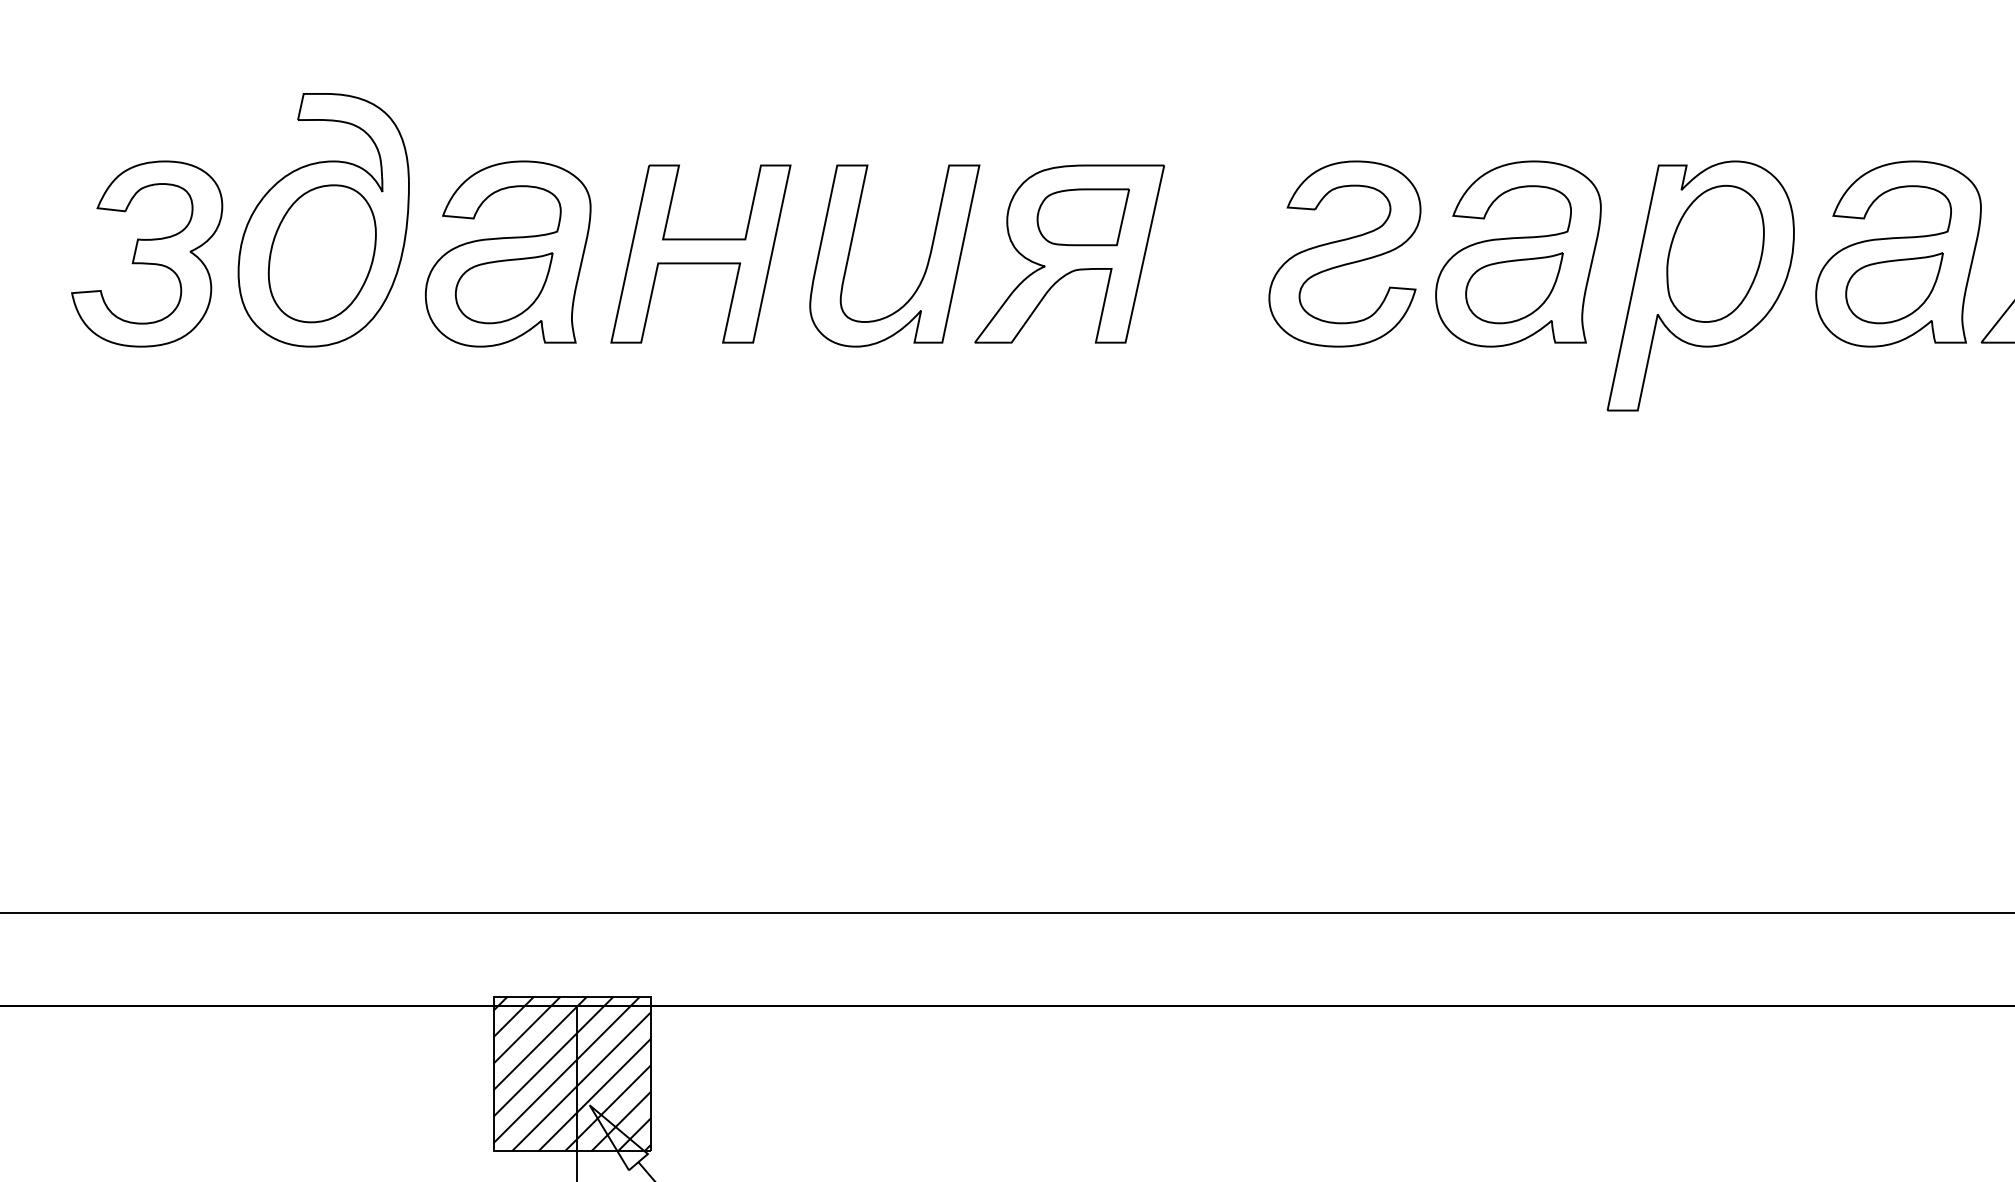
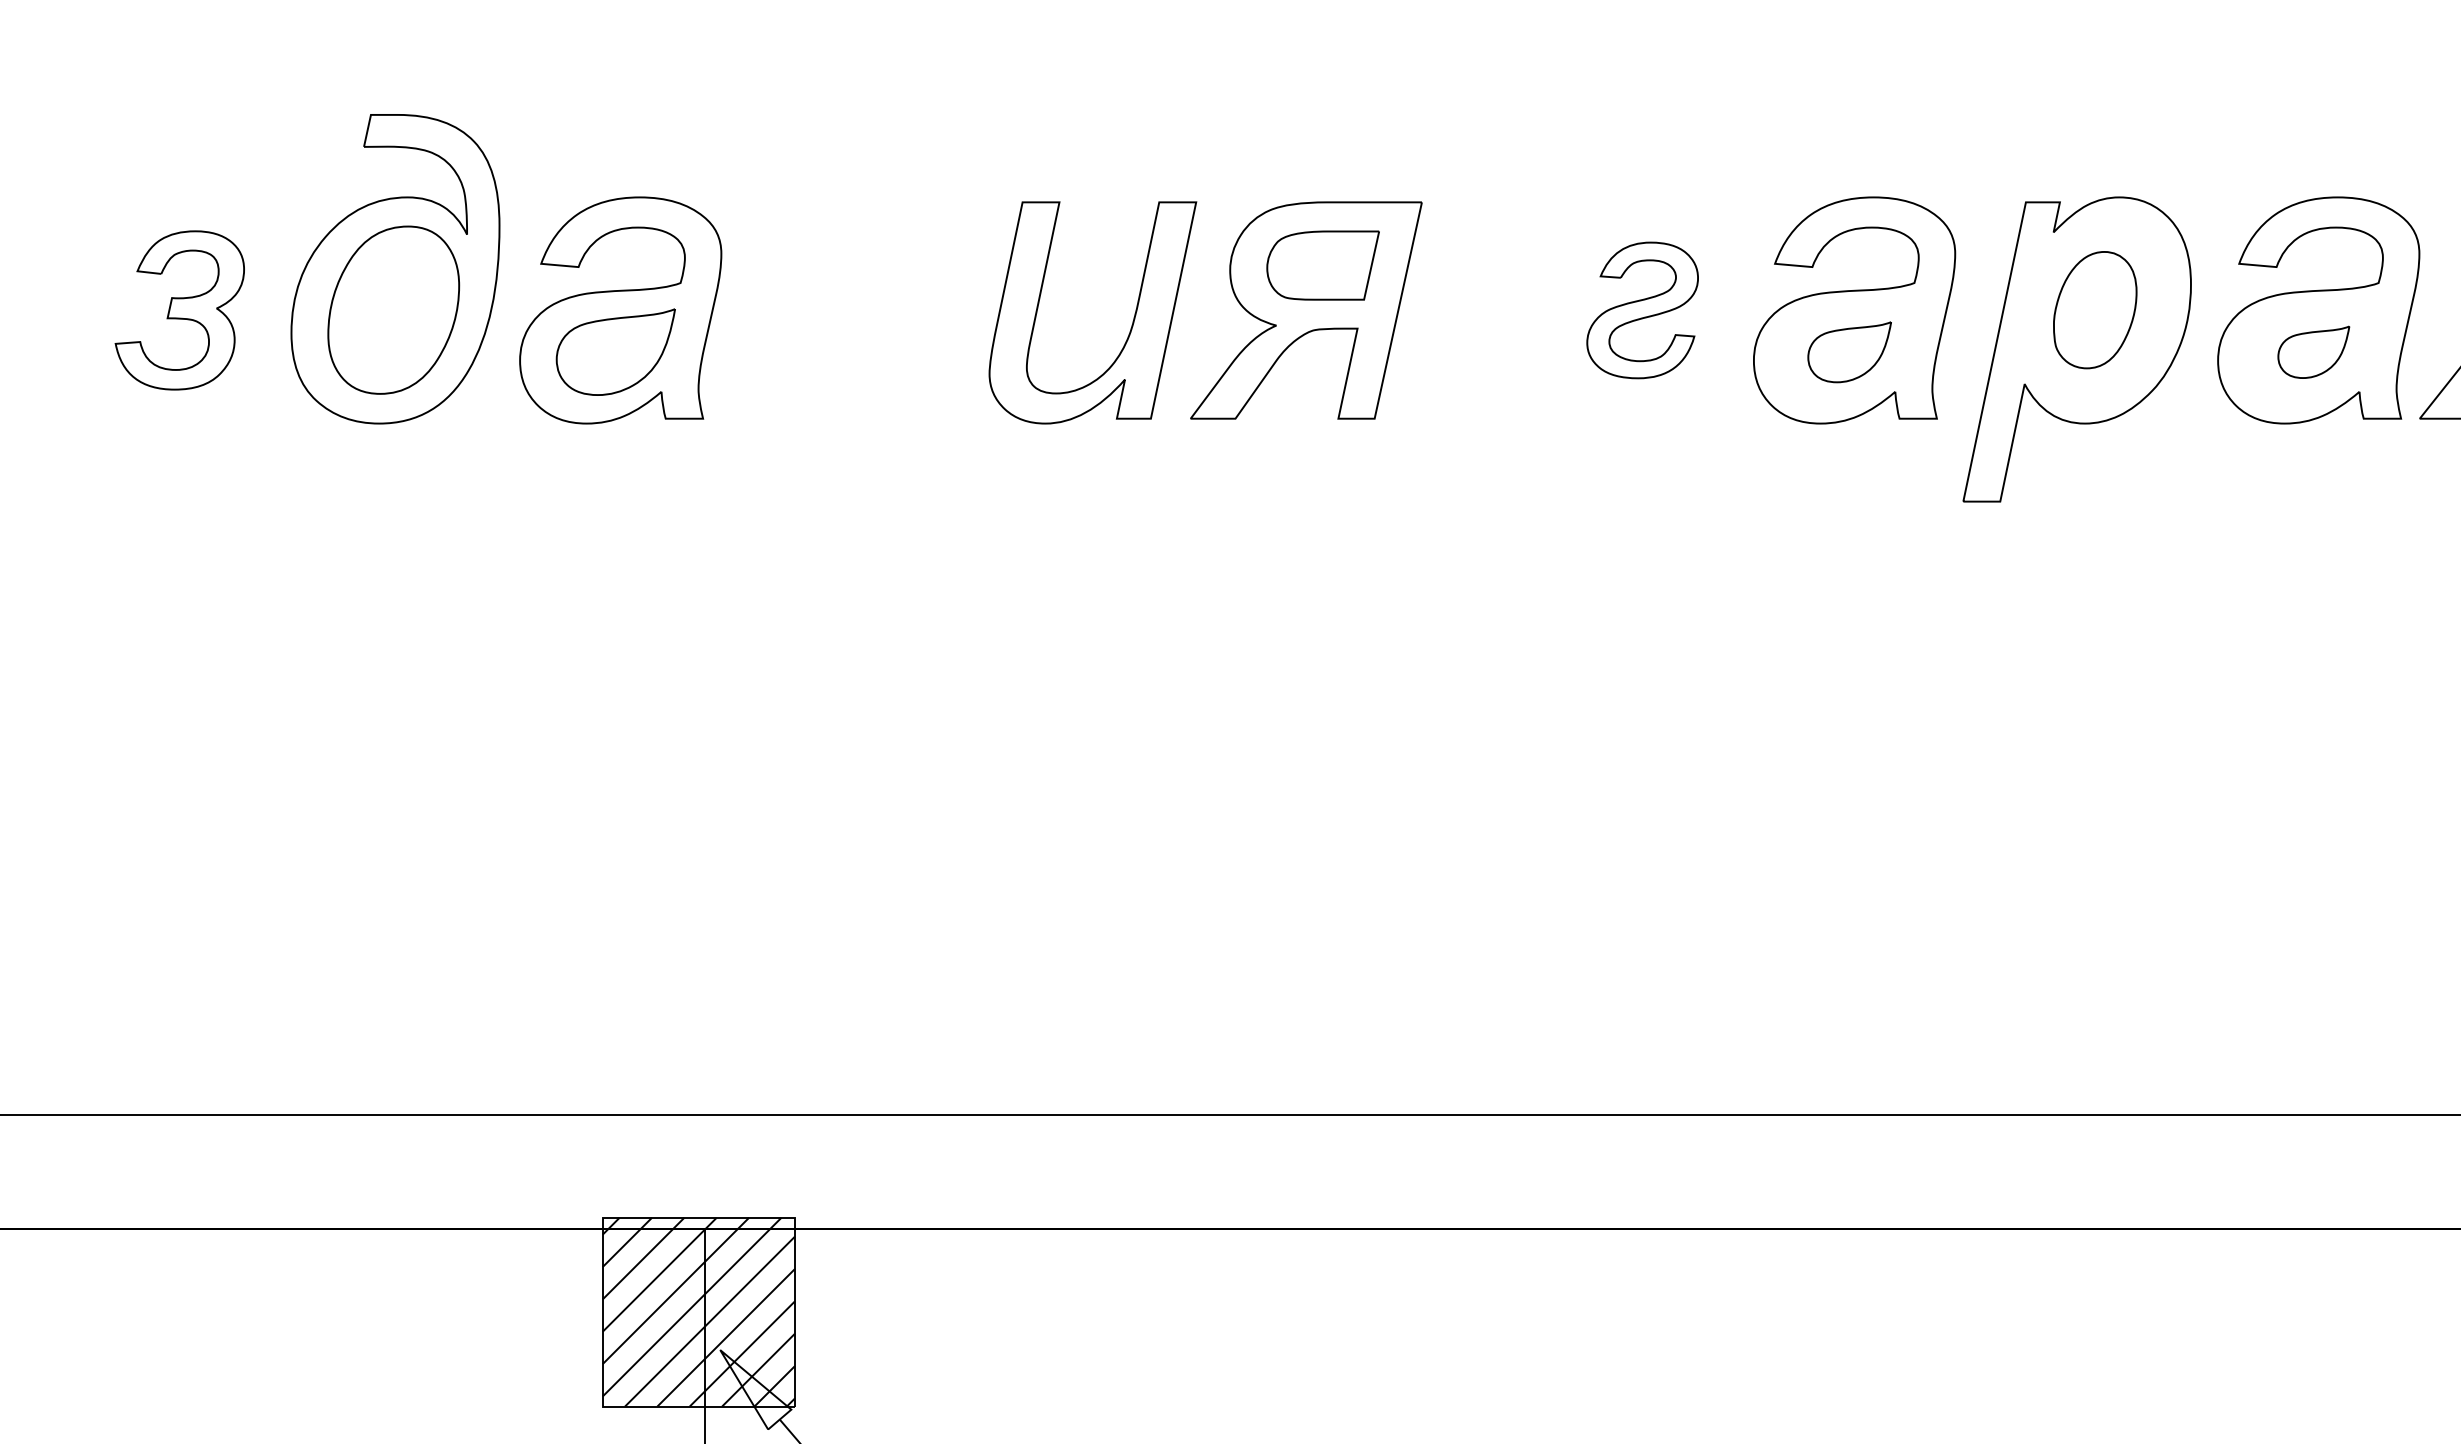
part: (147, 253) -> (180, 309), size x0.7
part: (700, 253) -> (855, 309), removed
part: (1344, 253) -> (1642, 309), size x0.6
part: (1715, 253) -> (2095, 309), size x0.7
part: (1514, 288) -> (1849, 352), size x0.7
part: (1894, 288) -> (2313, 352), size x0.6

